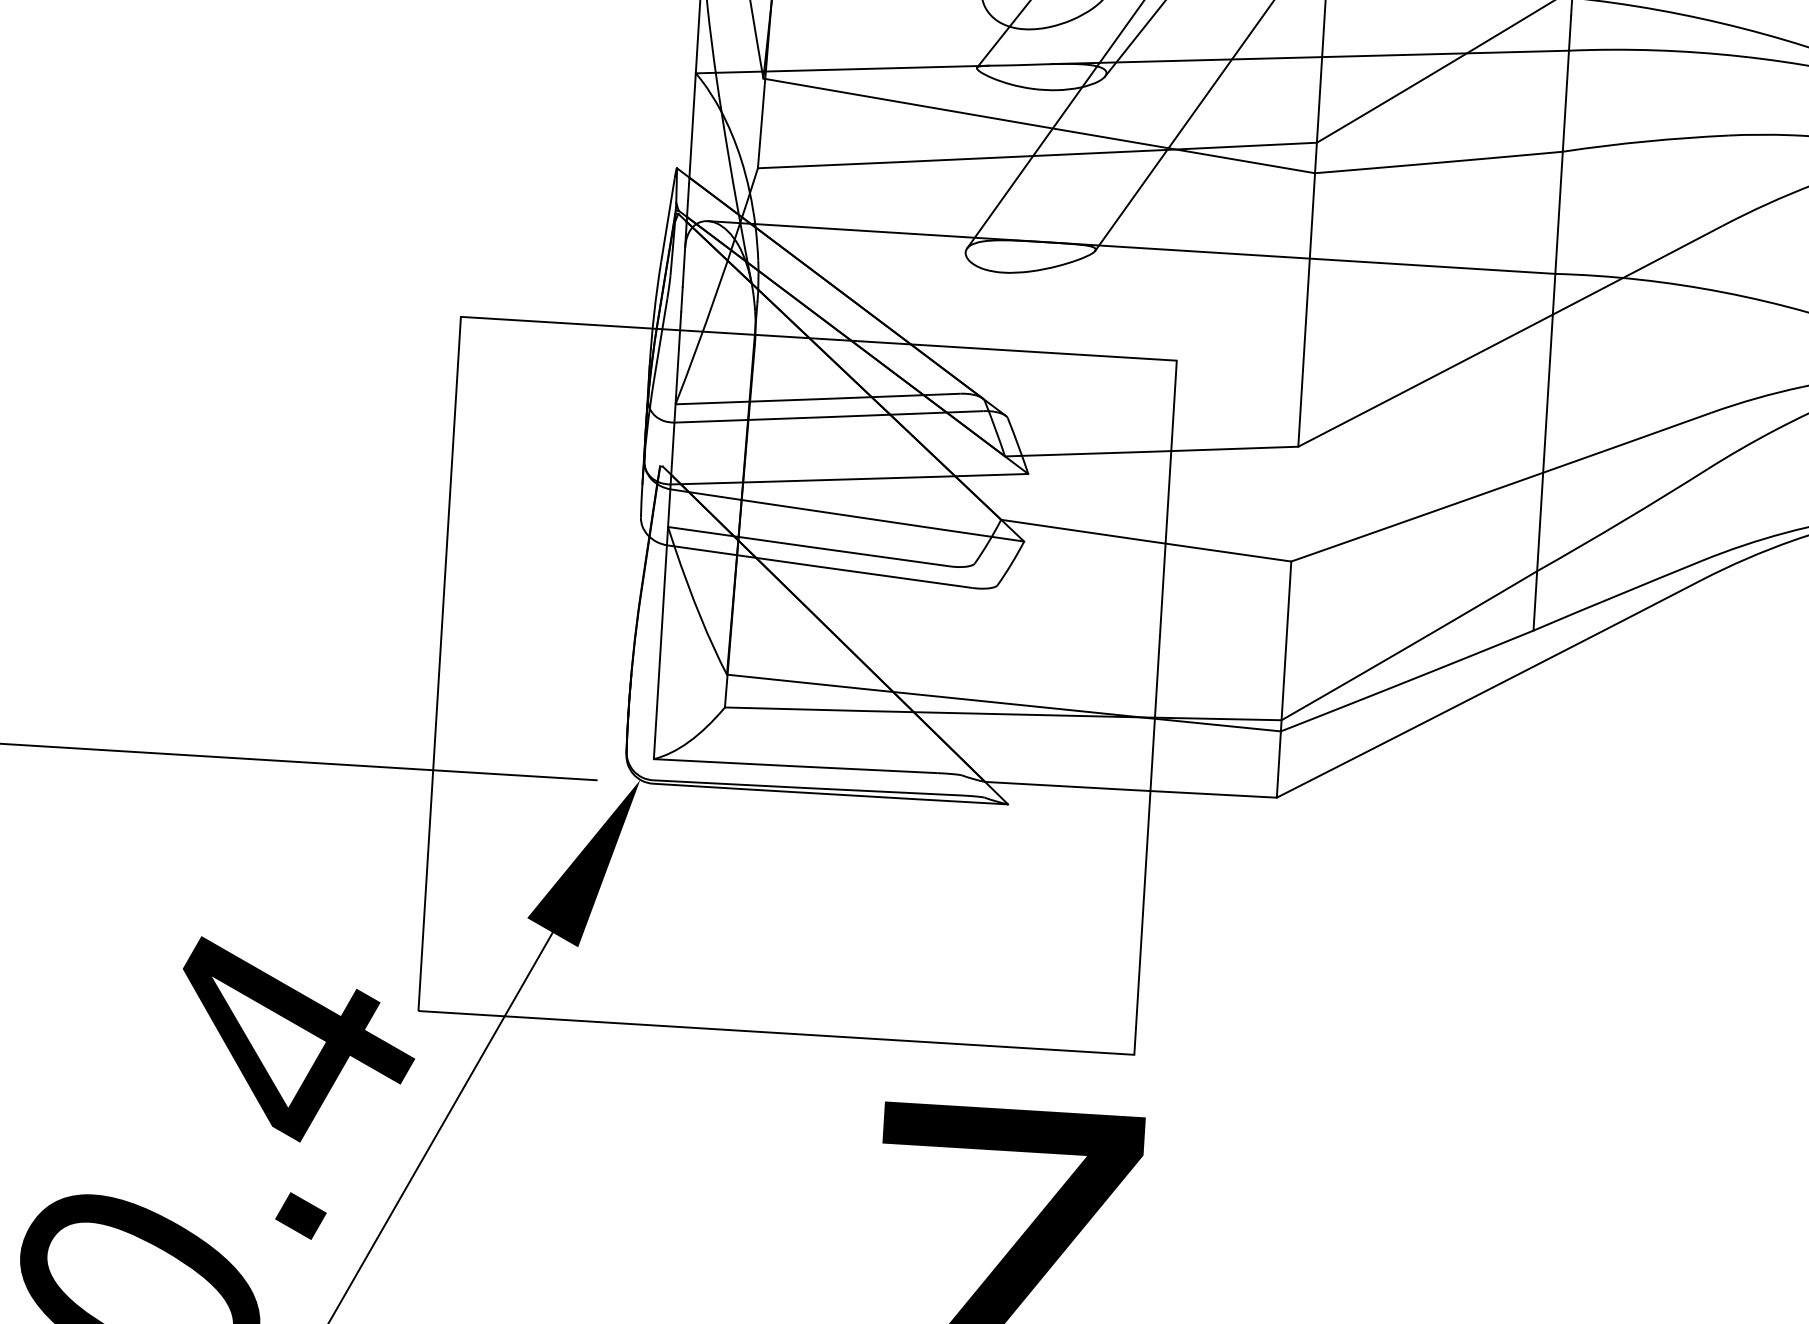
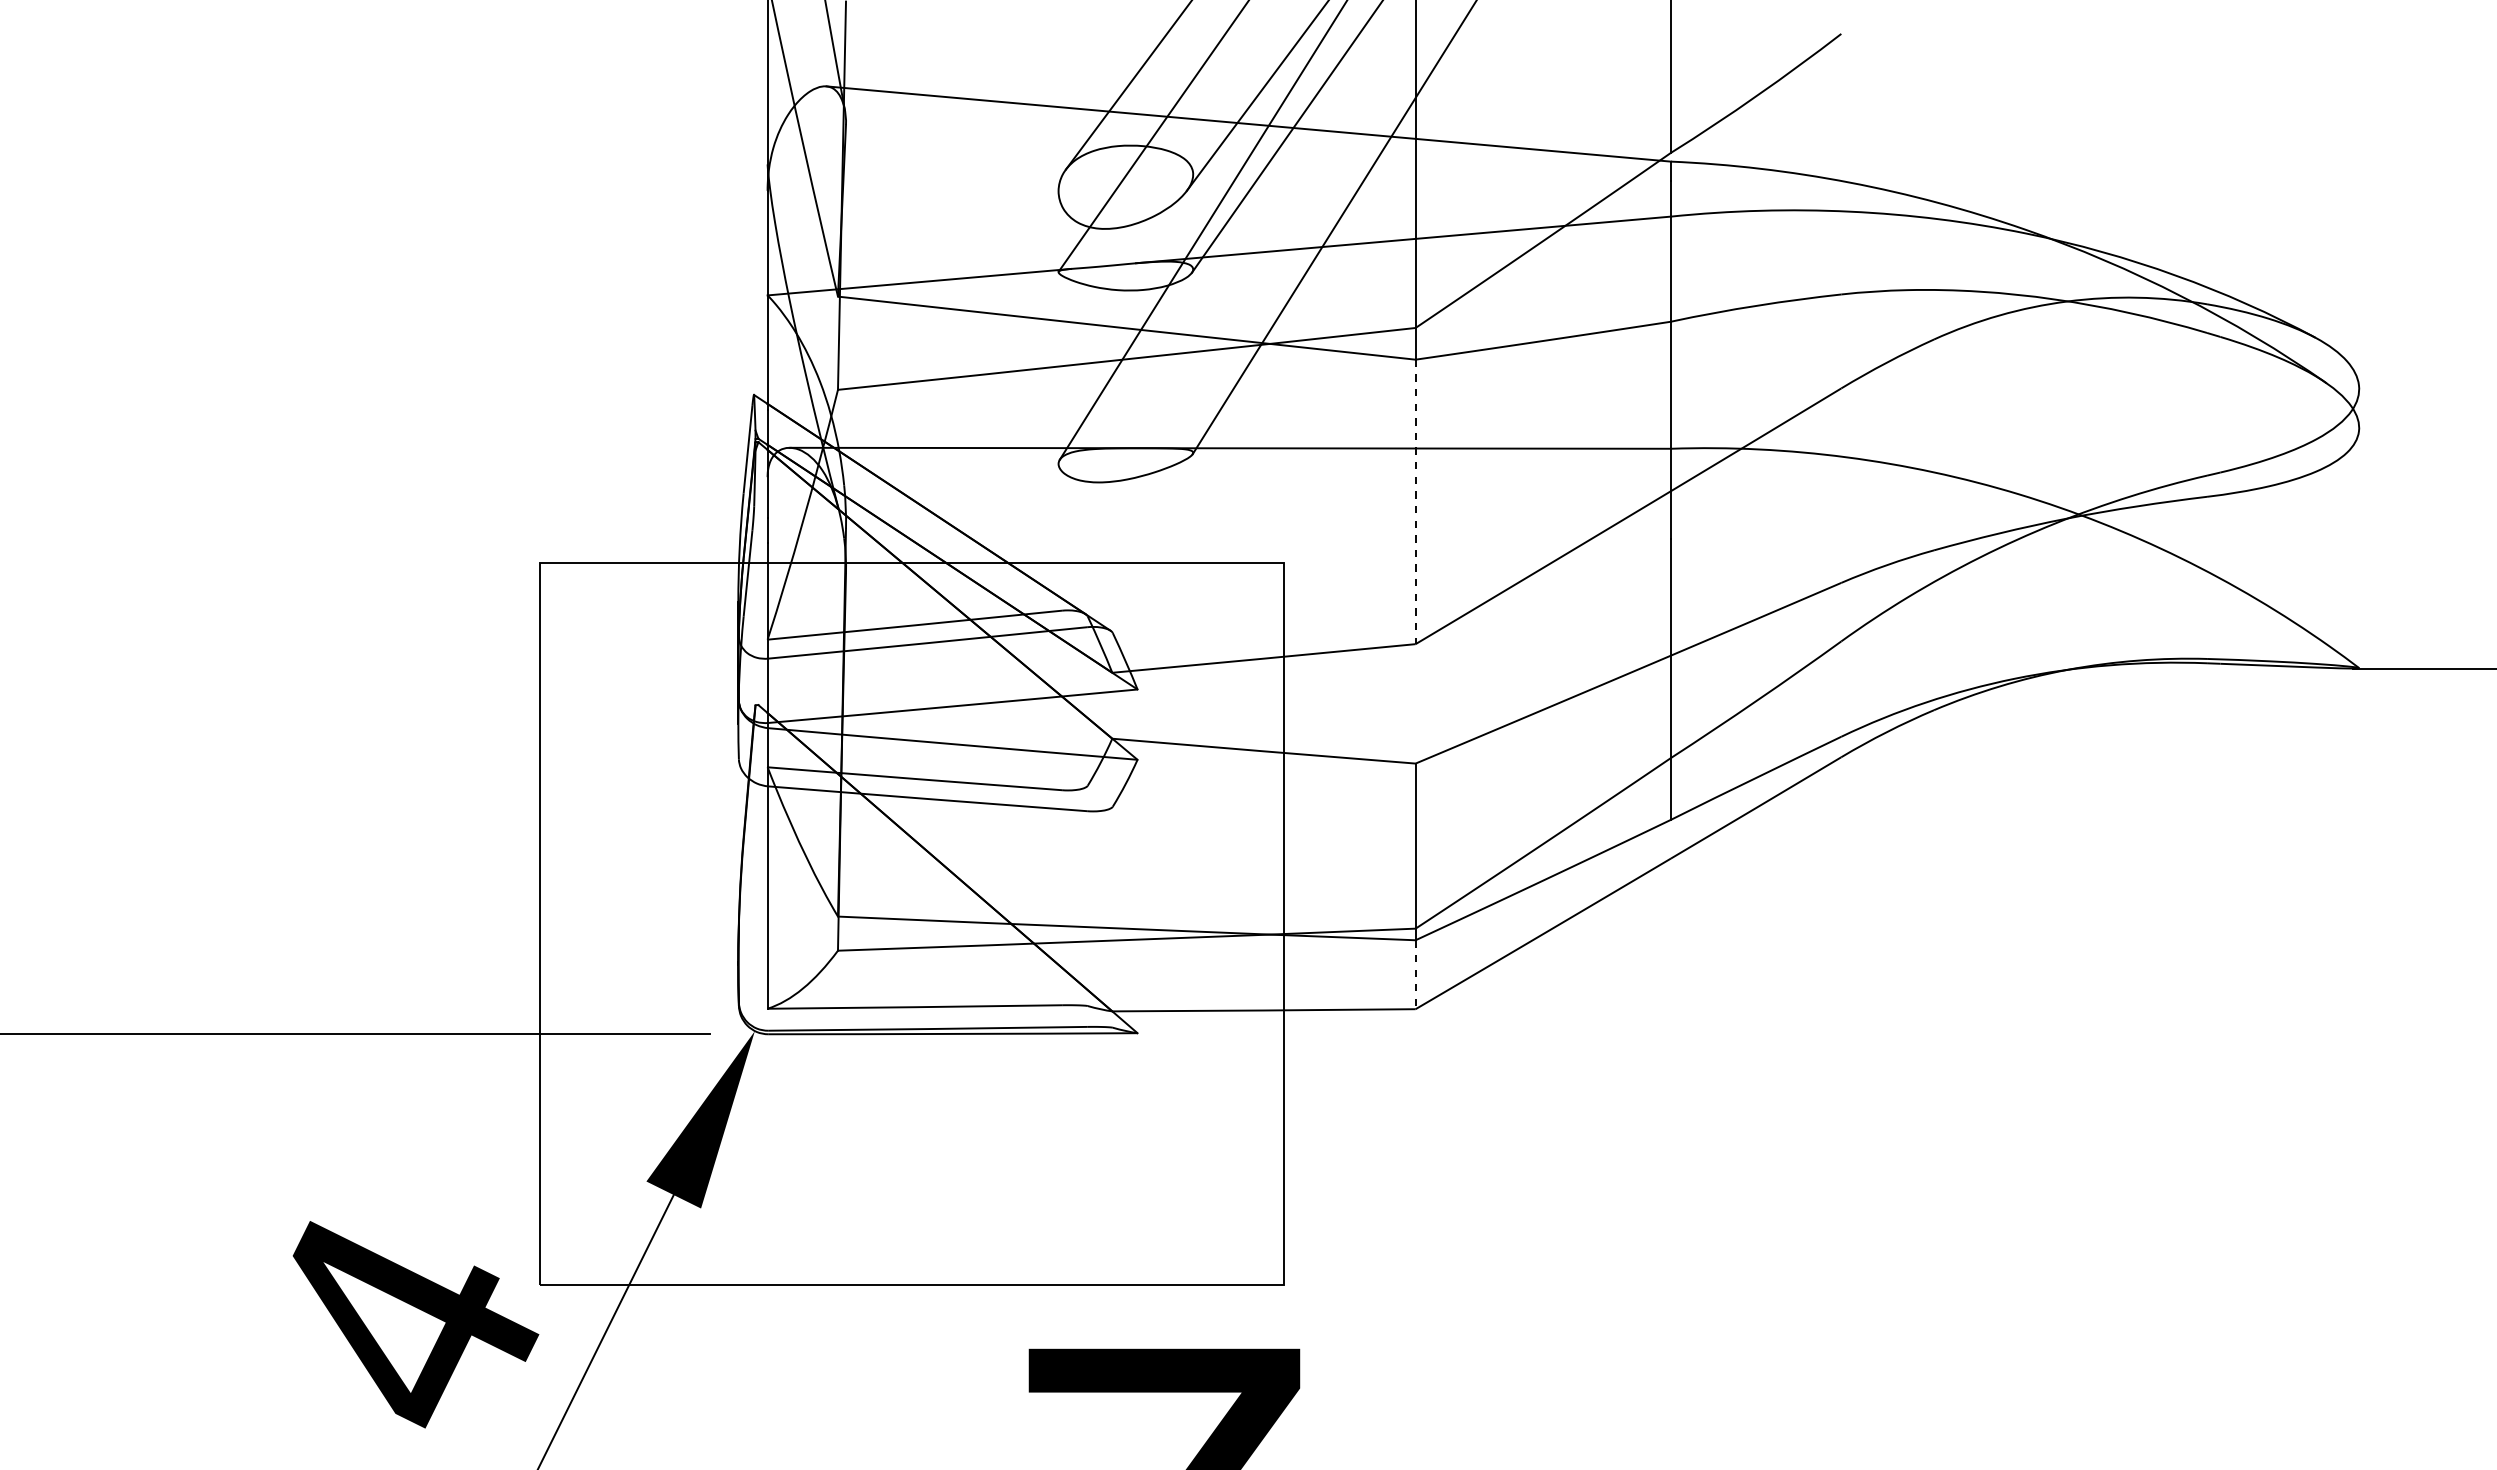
line: (1306, 310) -> (1415, 502), solid -> dashed
line: (1278, 765) -> (1415, 975), solid -> dashed

